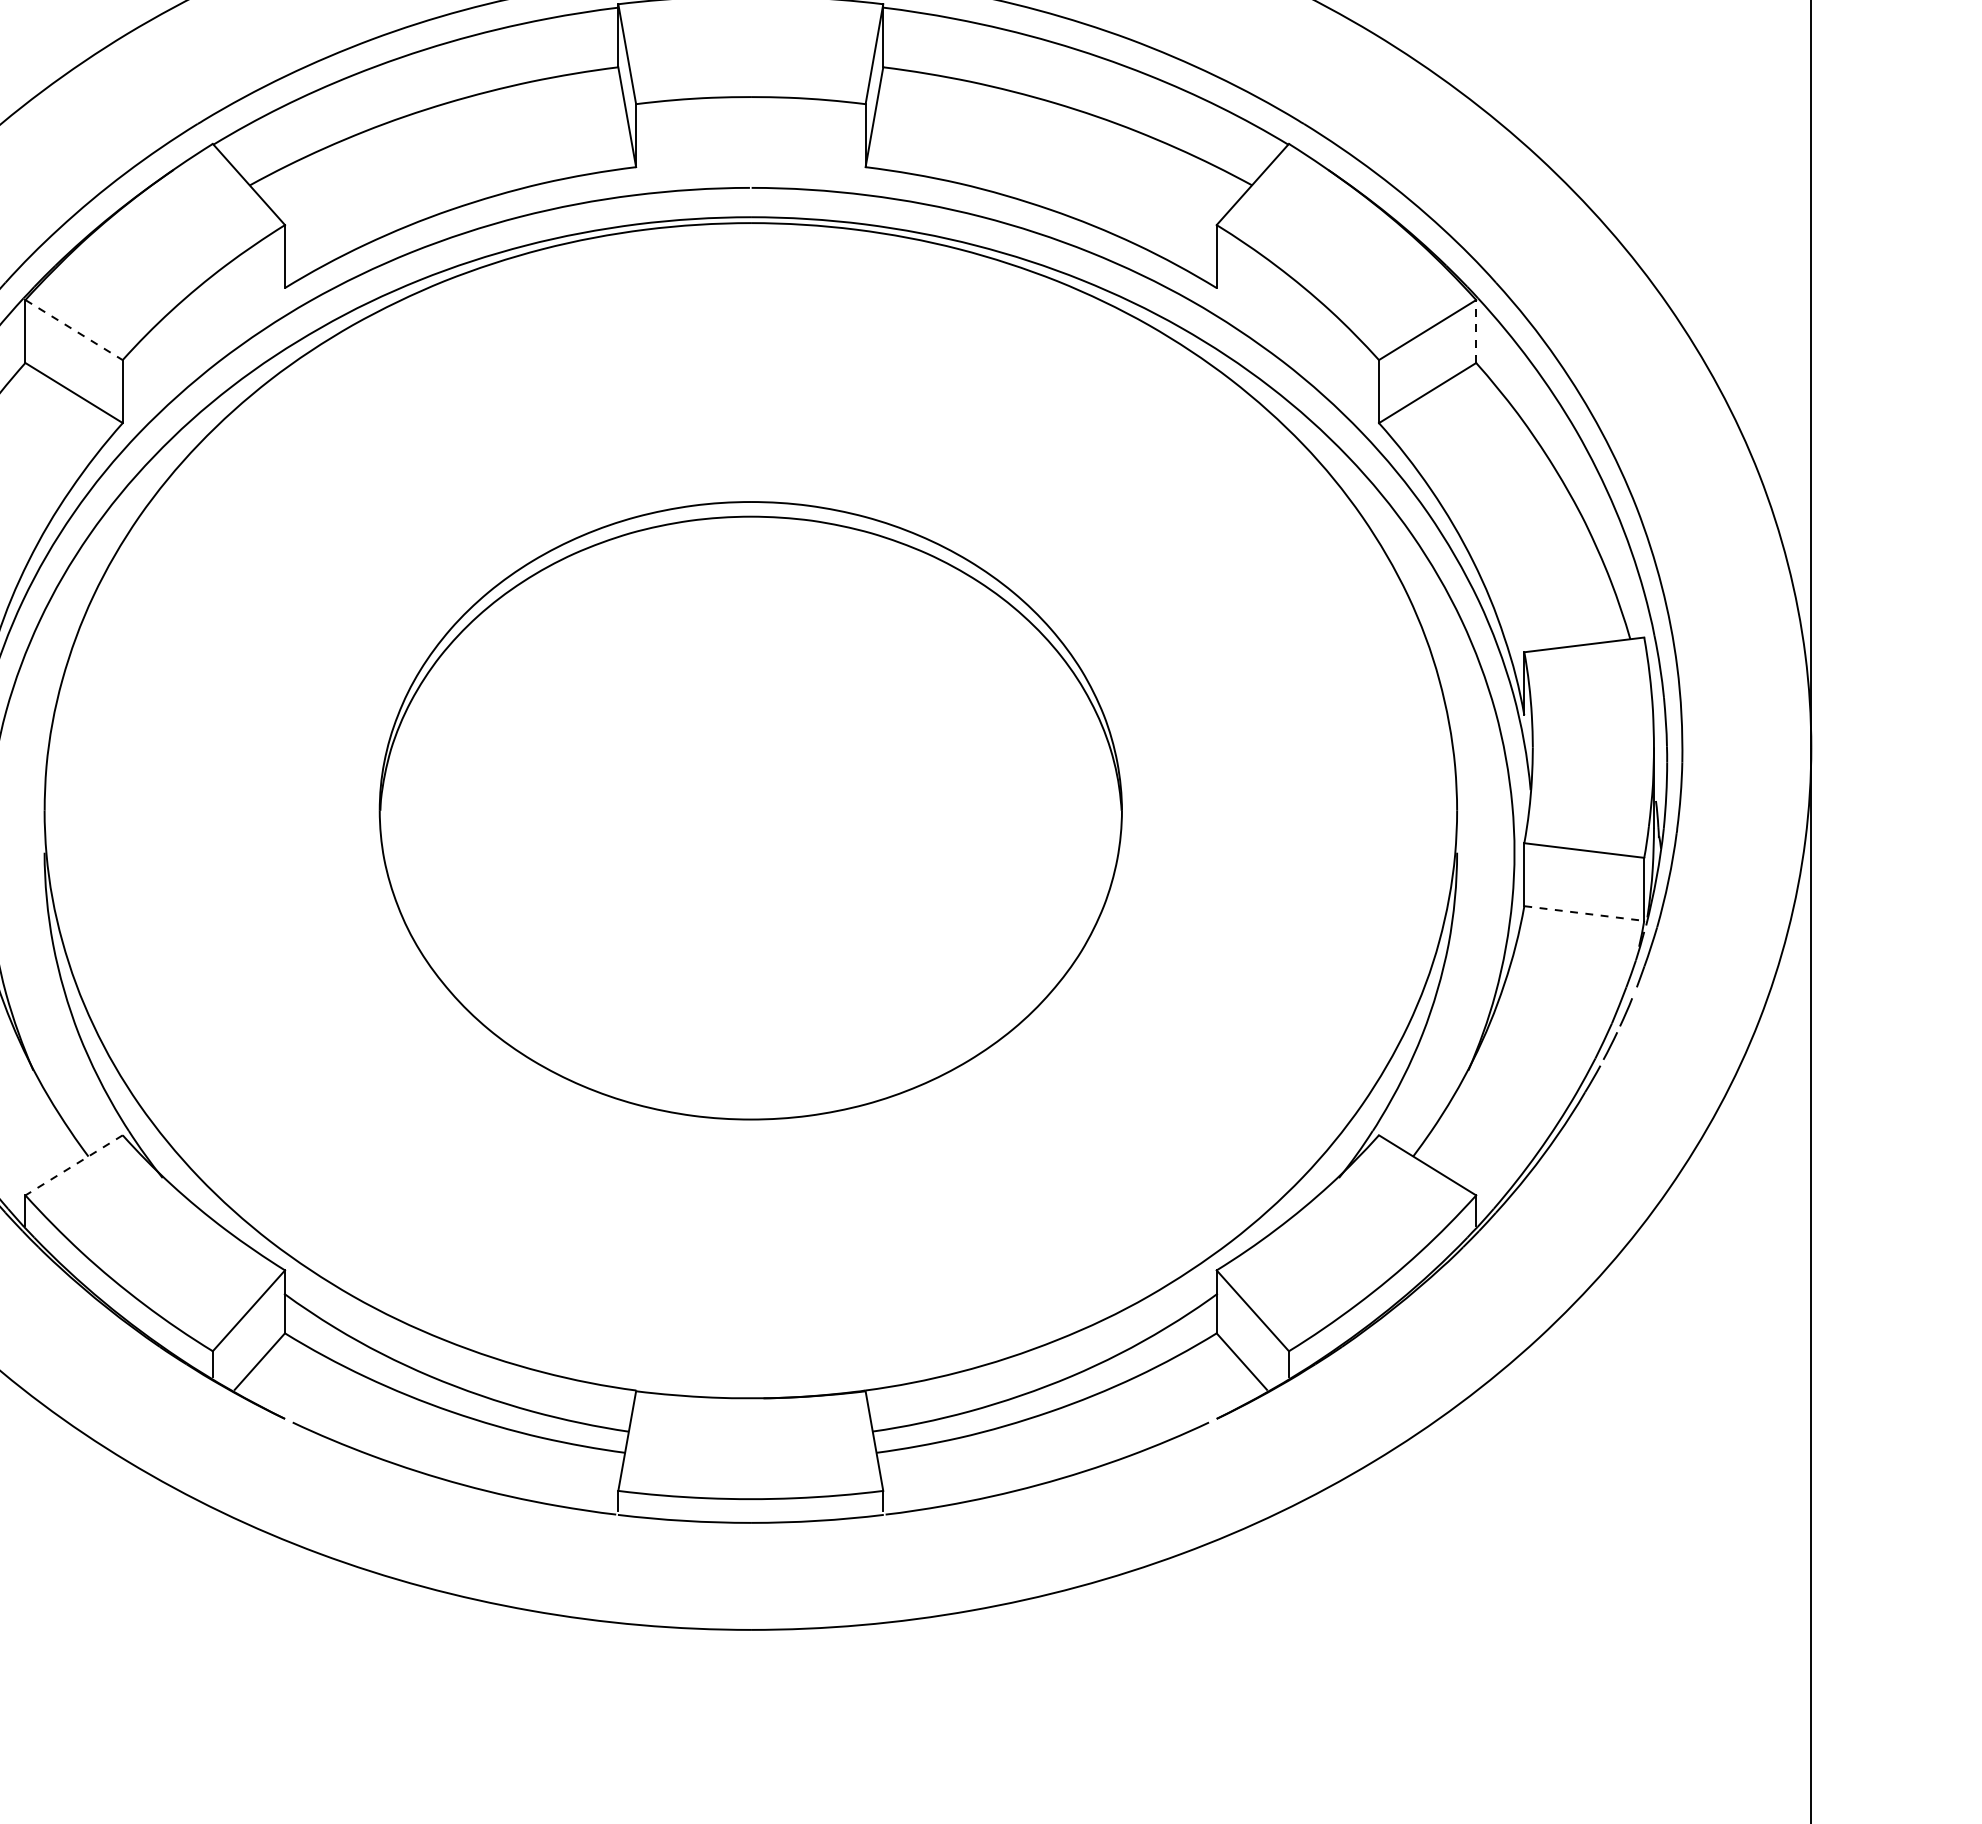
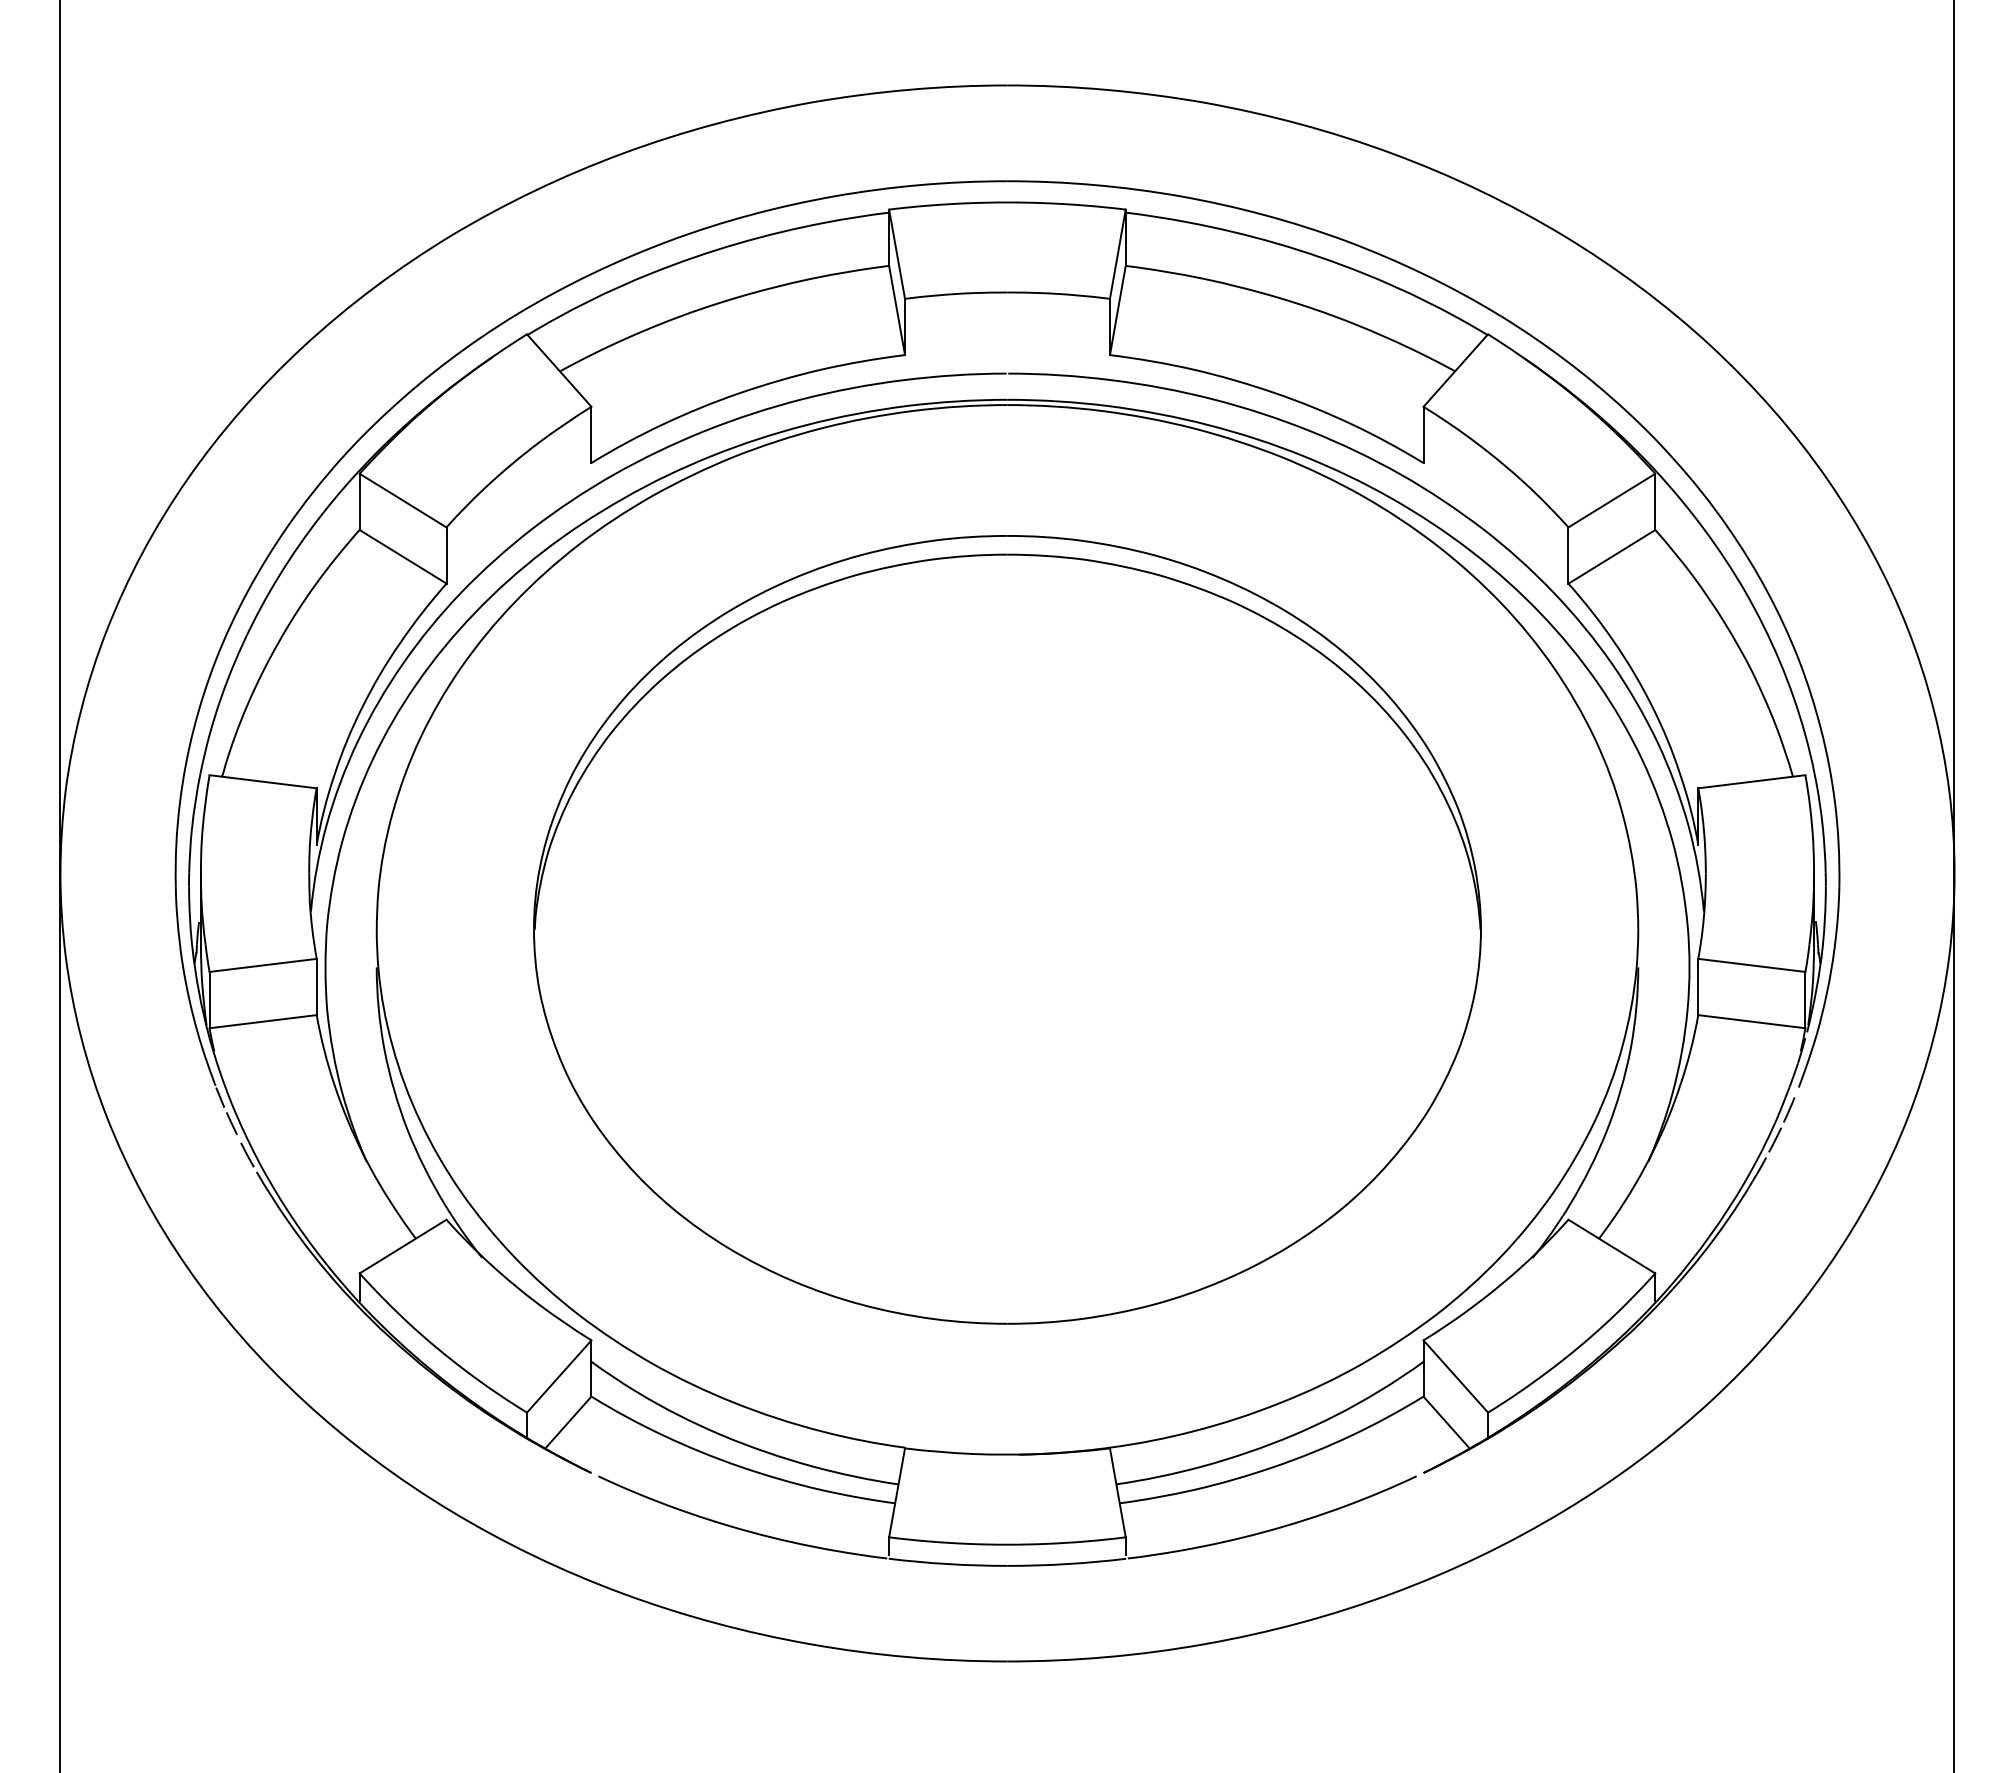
line: (74, 329) -> (403, 500), dashed -> solid
line: (1476, 331) -> (1655, 501), dashed -> solid
part: (750, 810) -> (1007, 929), size x1.43
line: (1583, 913) -> (1751, 1021), dashed -> solid
line: (73, 1165) -> (402, 1246), dashed -> solid

